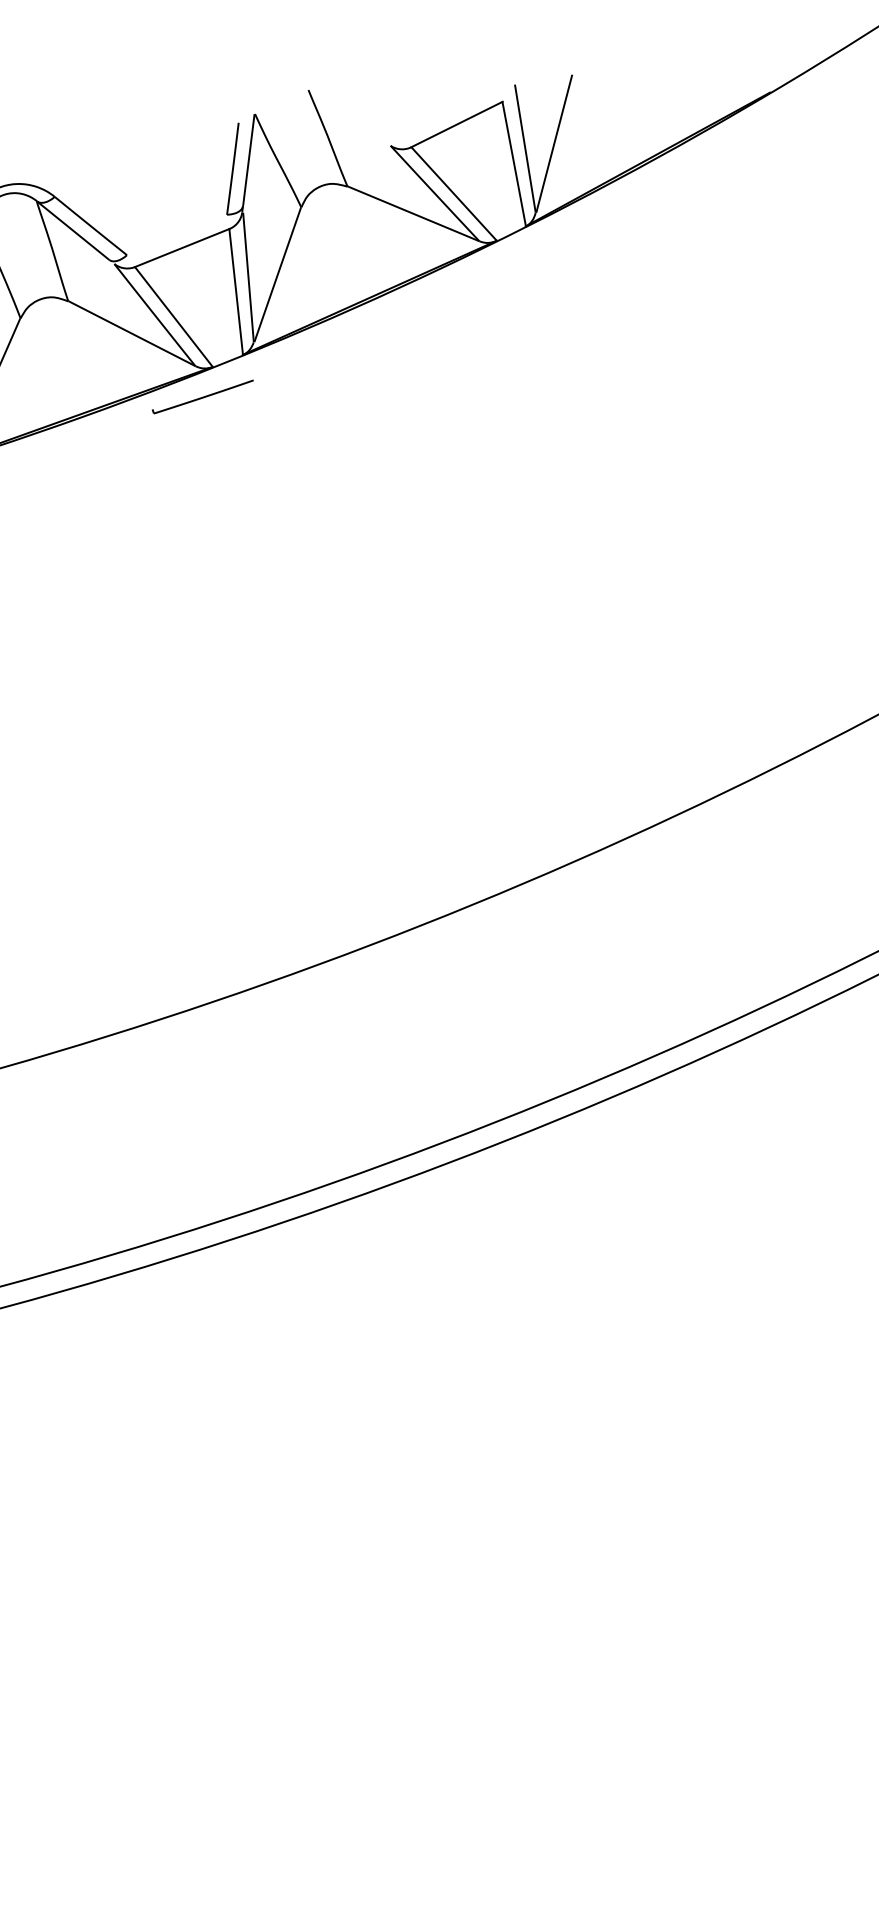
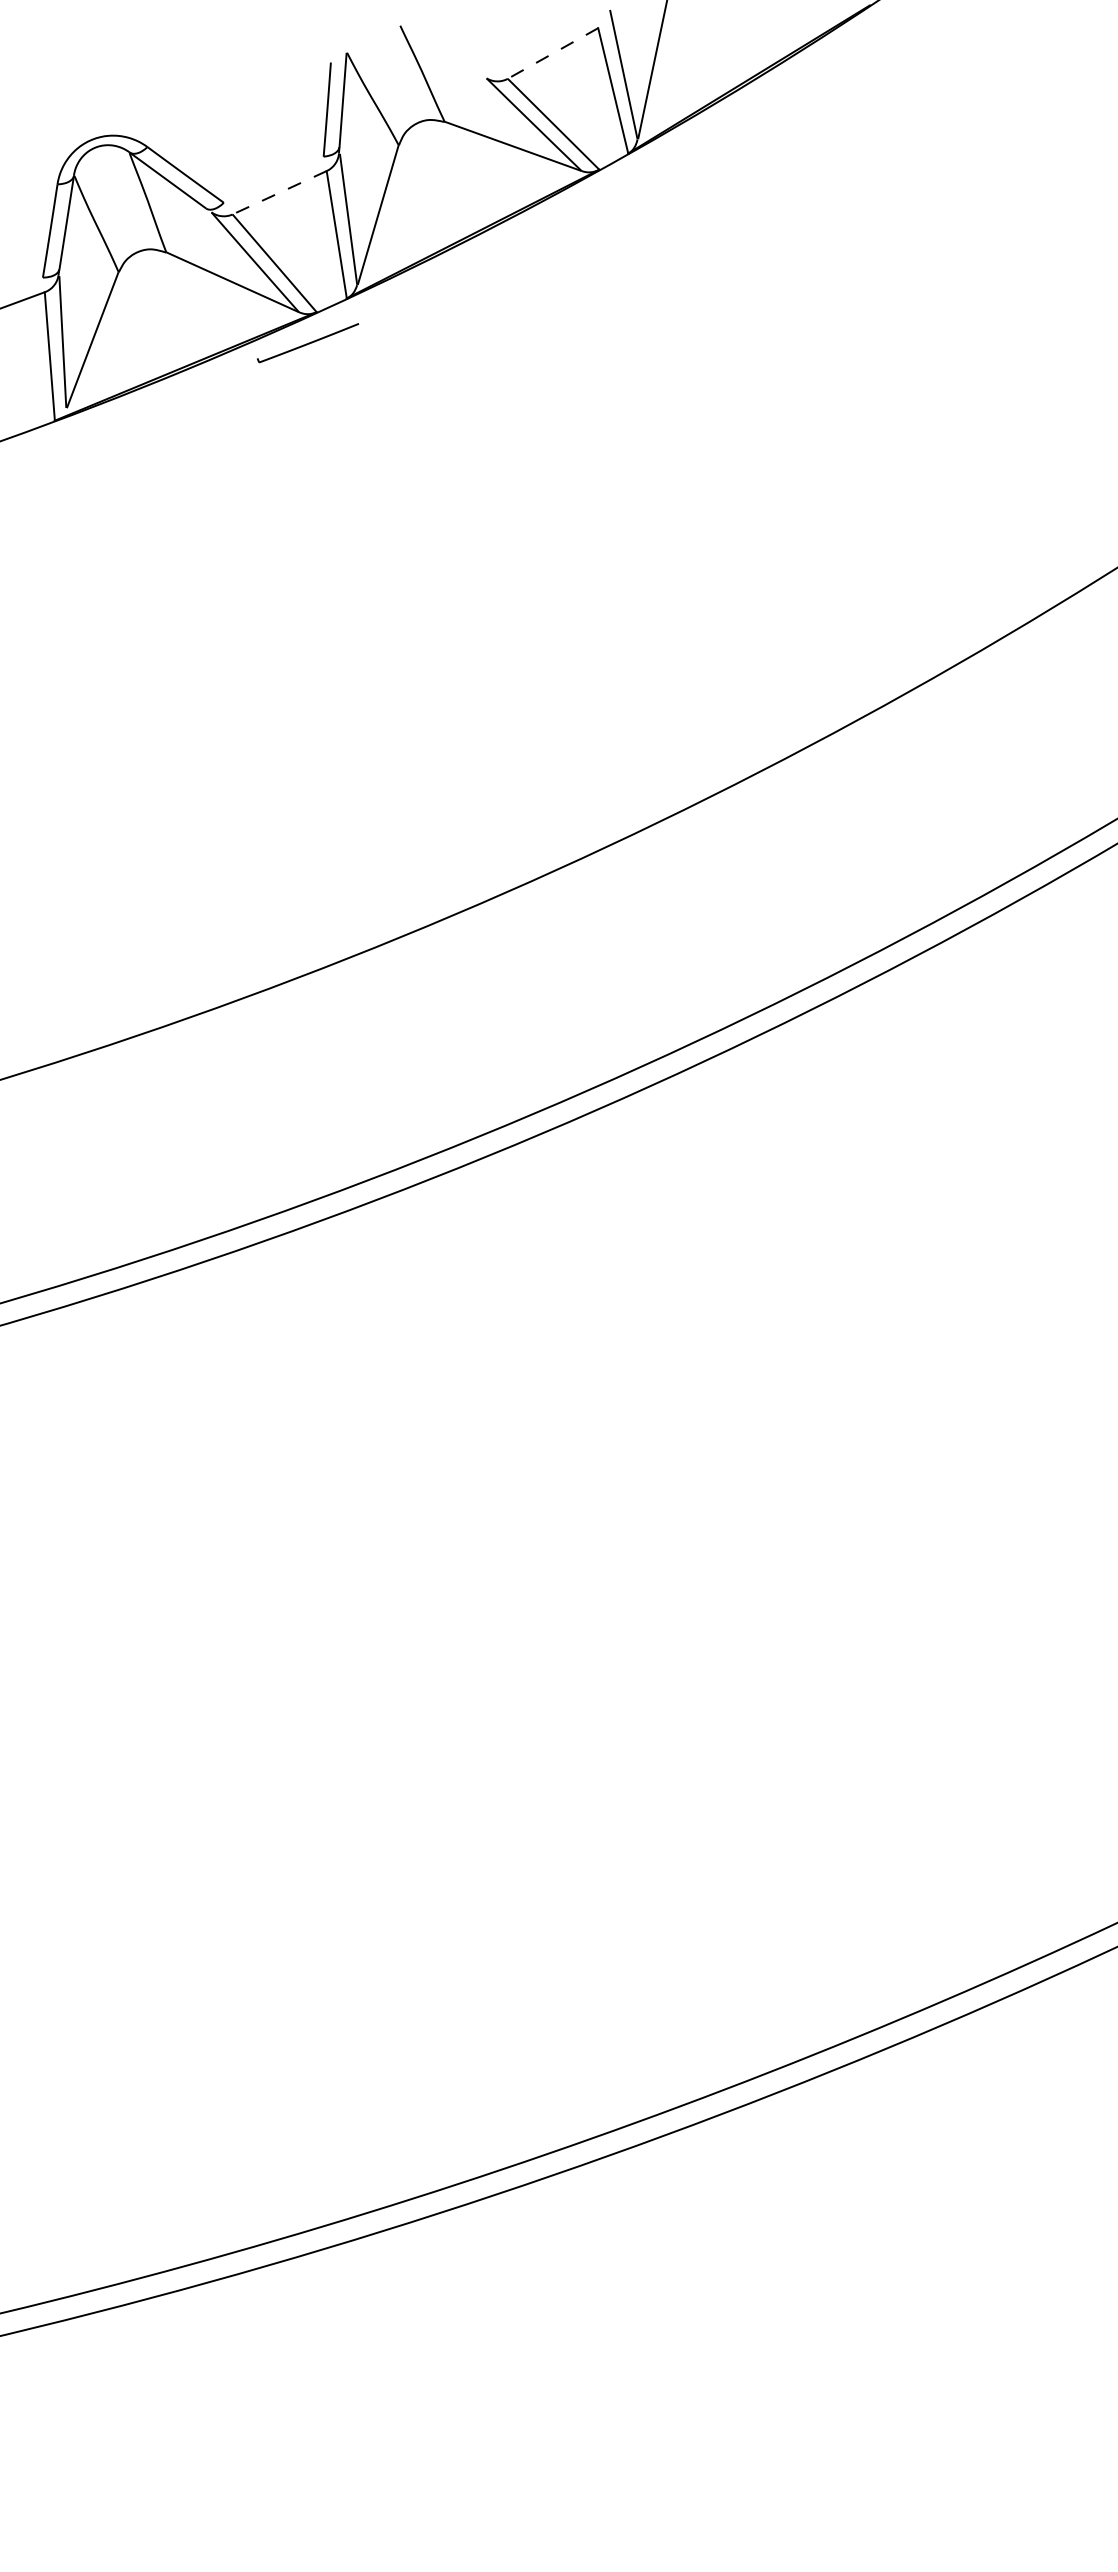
line: (457, 124) -> (553, 53), solid -> dashed
line: (182, 247) -> (279, 192), solid -> dashed

